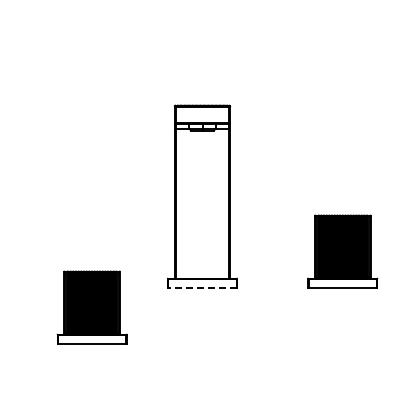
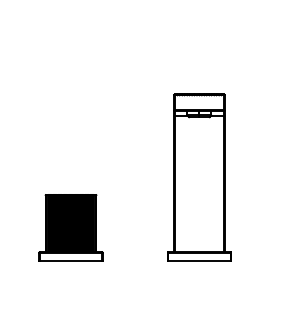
line: (202, 288) -> (199, 261), dashed -> solid
part: (91, 307) -> (70, 227), moved

